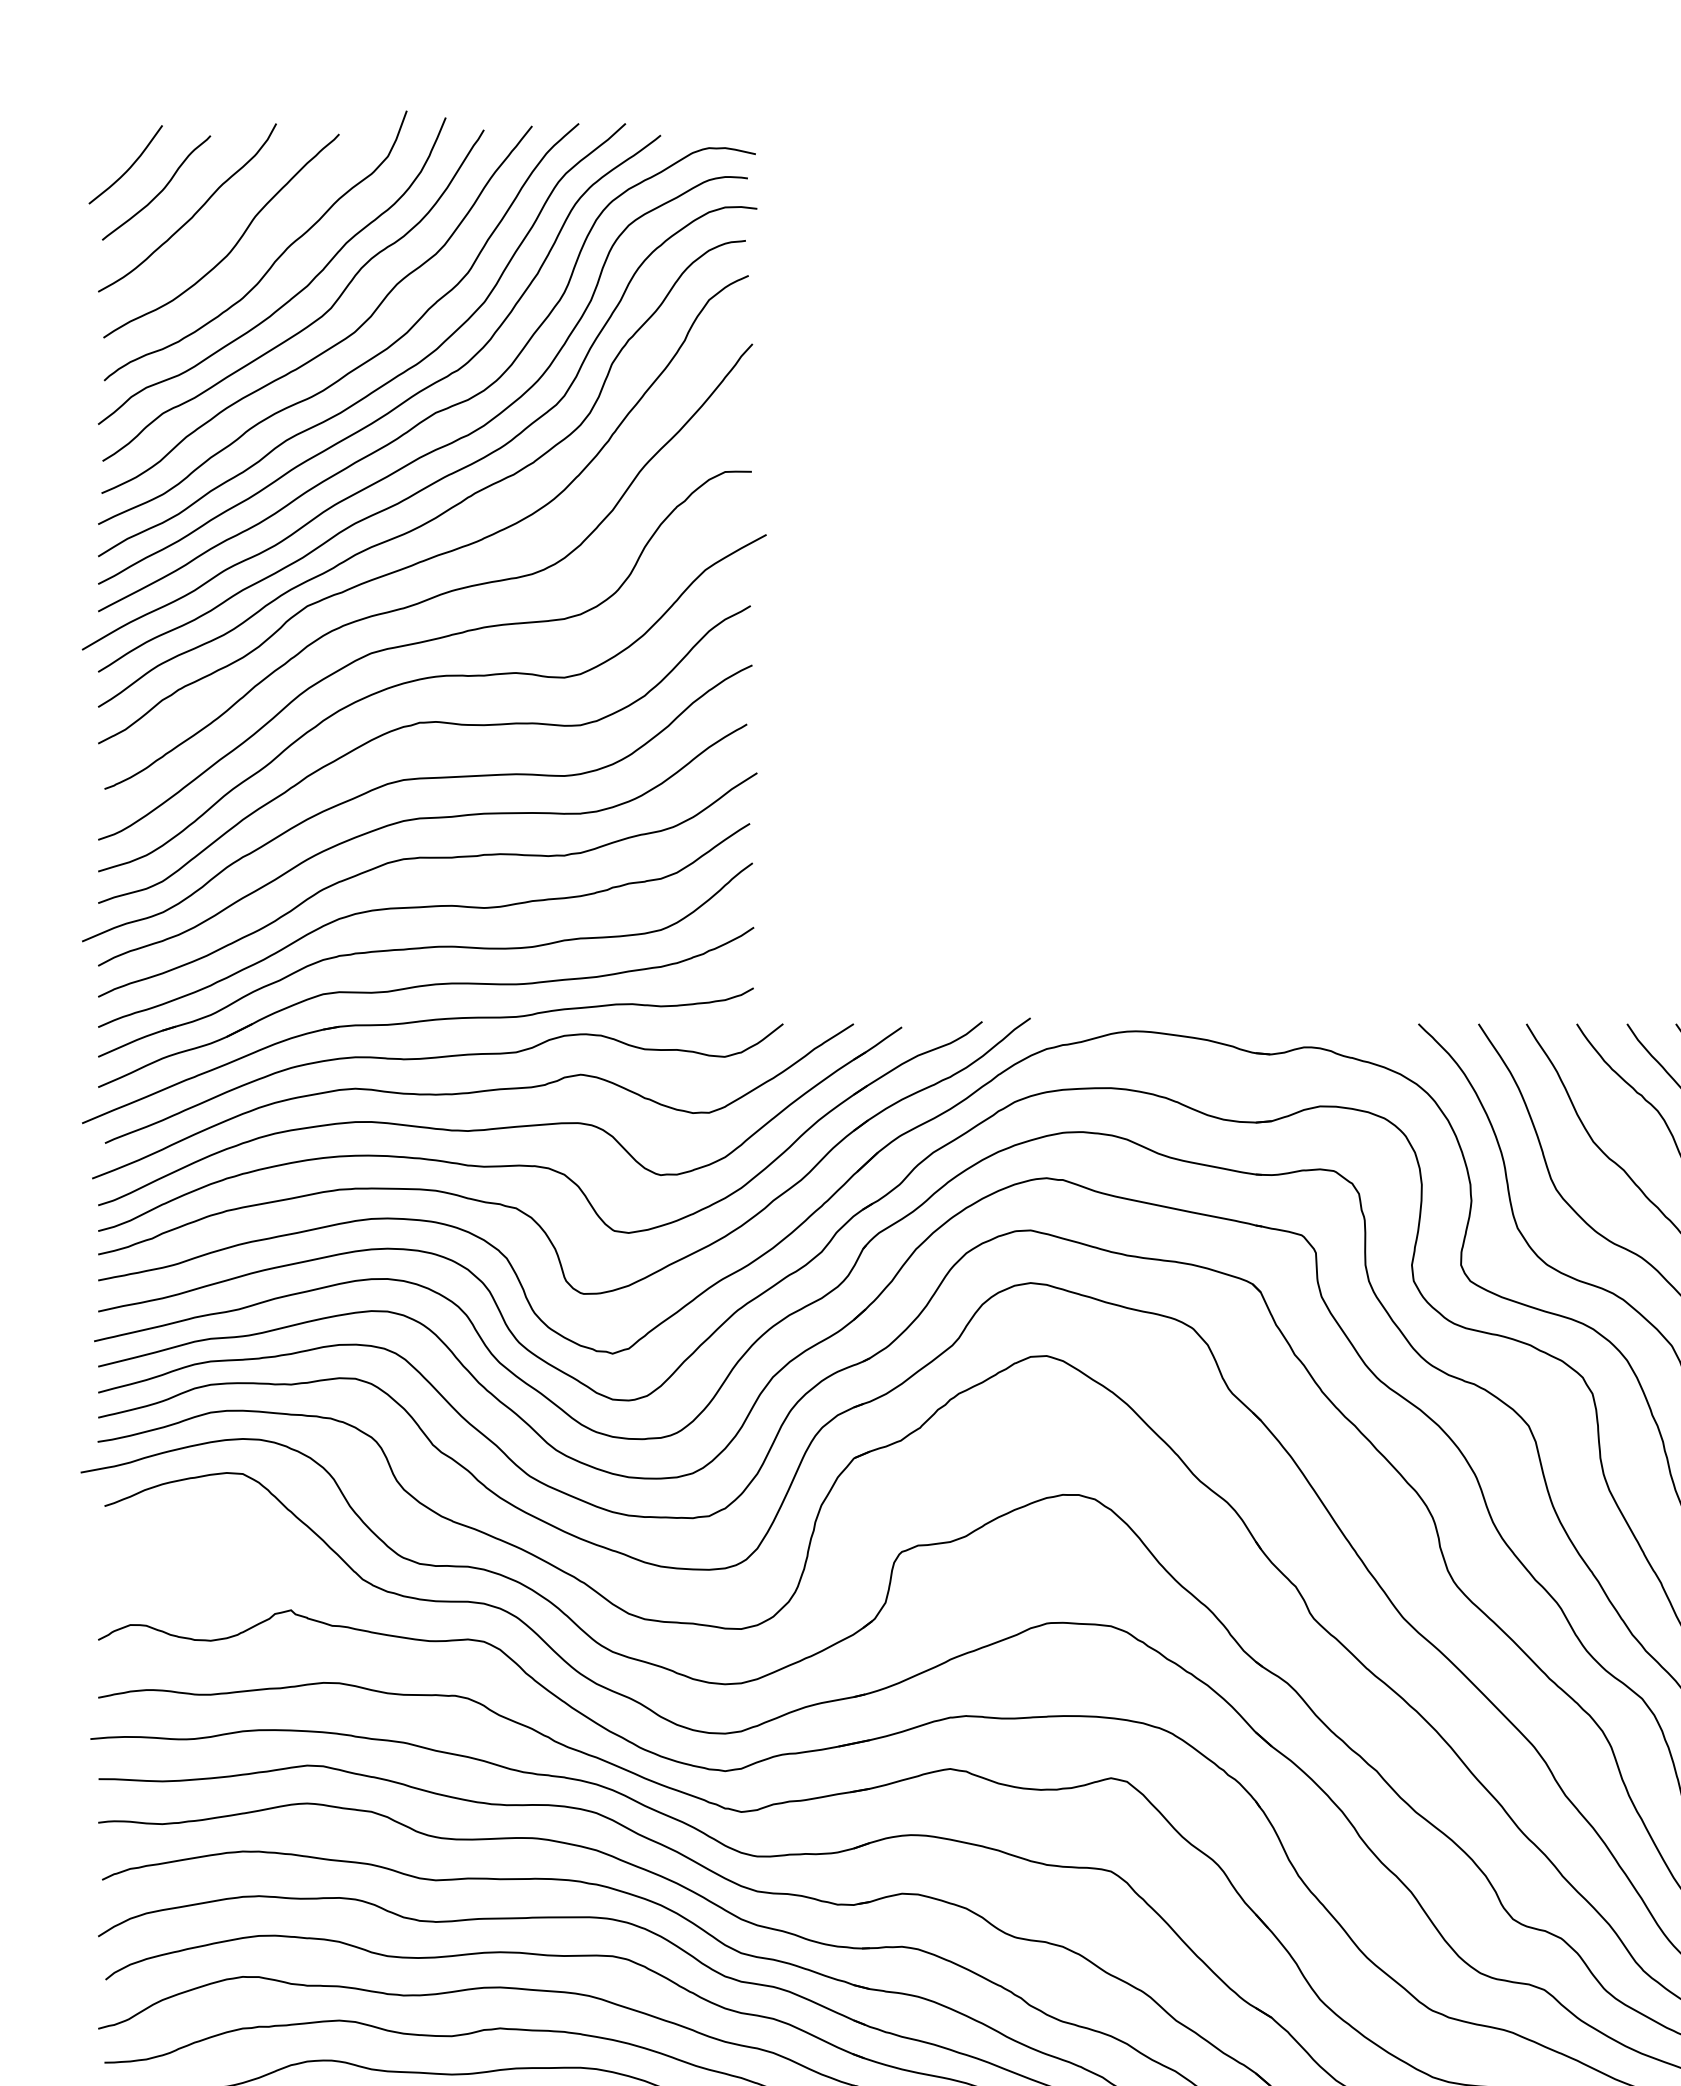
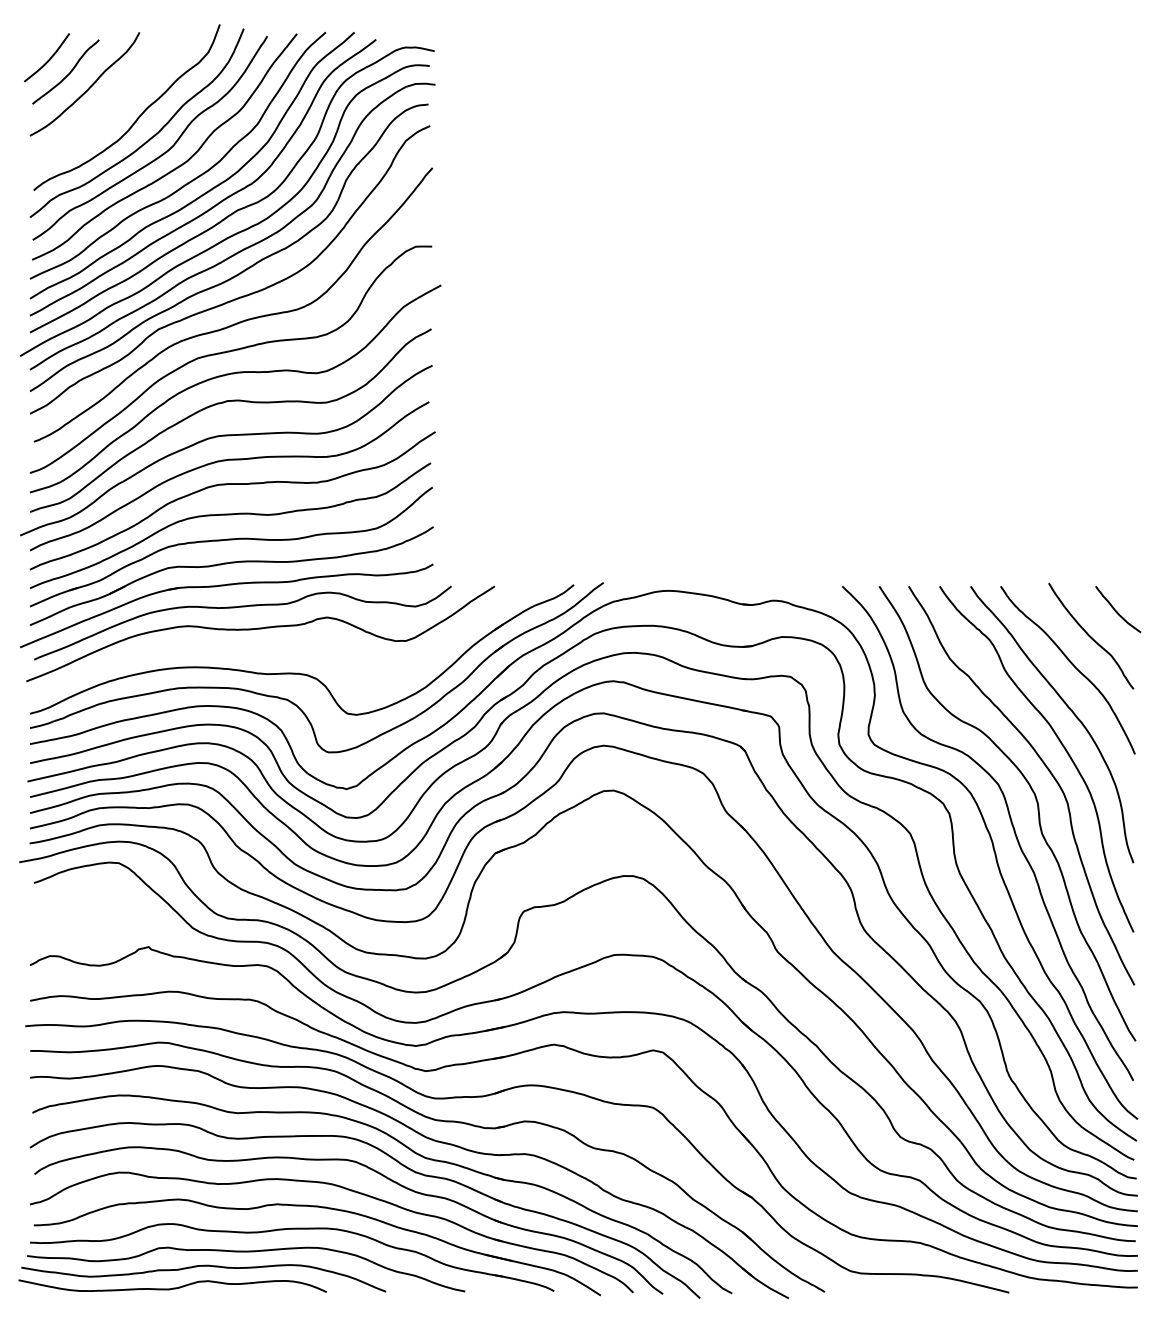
curve: (235, 242) -> (114, 105), removed
part: (500, 1126) -> (277, 649), removed

